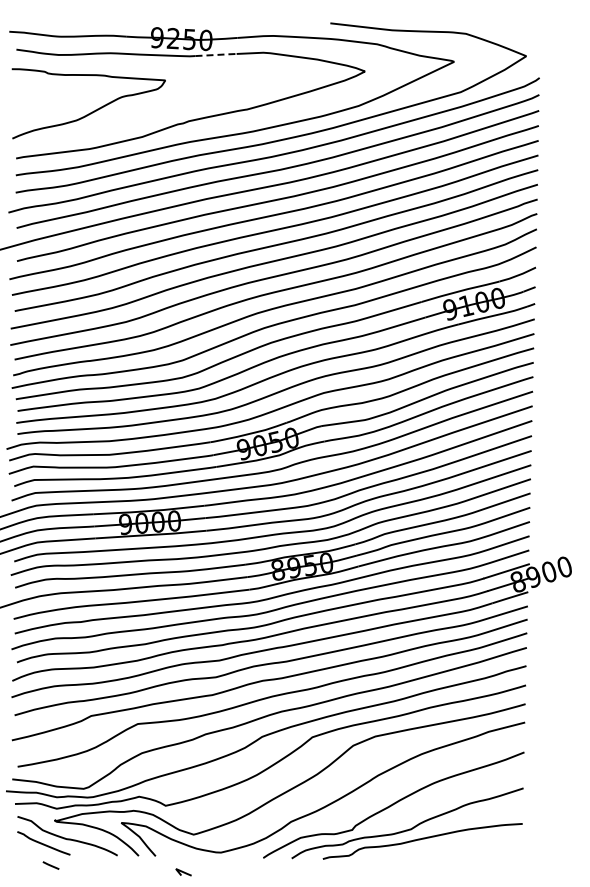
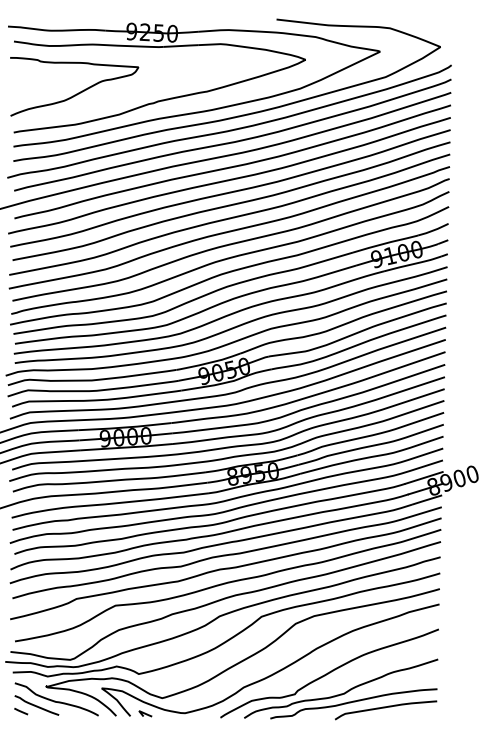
line: (217, 54) -> (182, 45), dashed -> solid
curve: (461, 846) -> (386, 708), added
line: (50, 865) -> (20, 711), moved
line: (183, 872) -> (145, 713), moved

